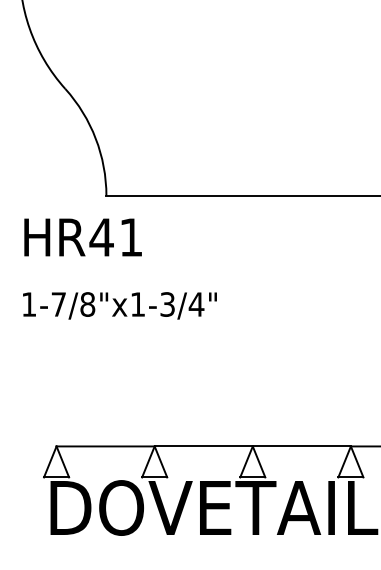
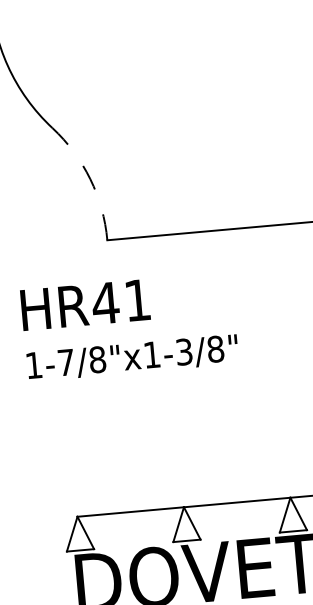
arc: (95, 138) -> (89, 178), solid -> dashed
text: (82, 237) -> (84, 305), moved
text: (196, 304) -> (215, 349), 1-7/8"x1-3/4" -> 1-7/8"x1-3/8"

